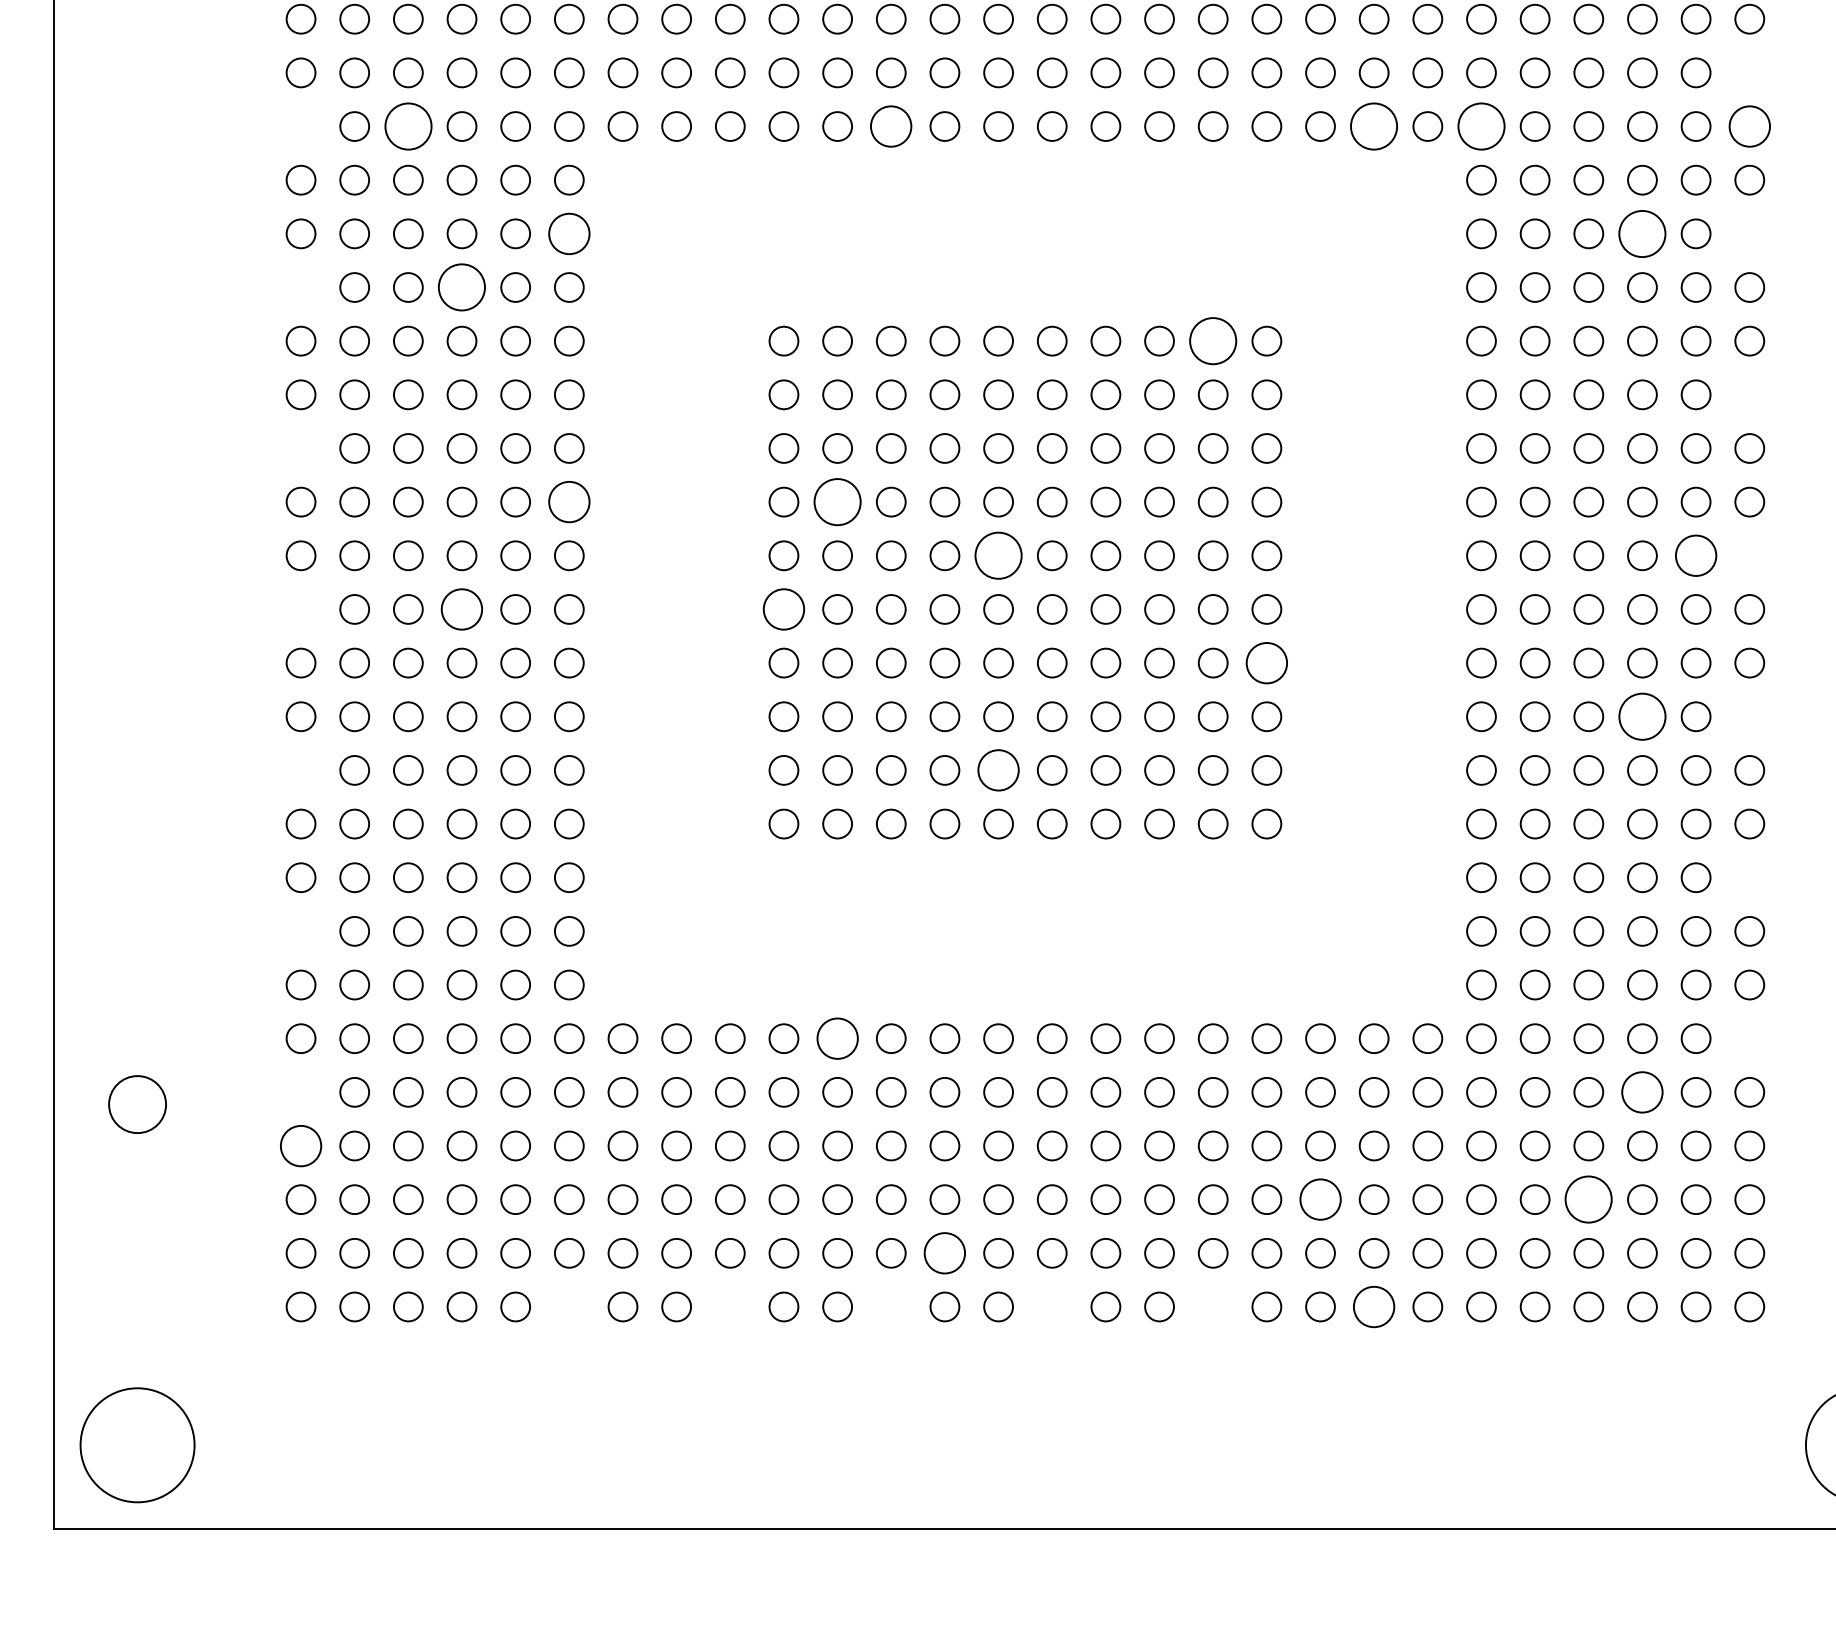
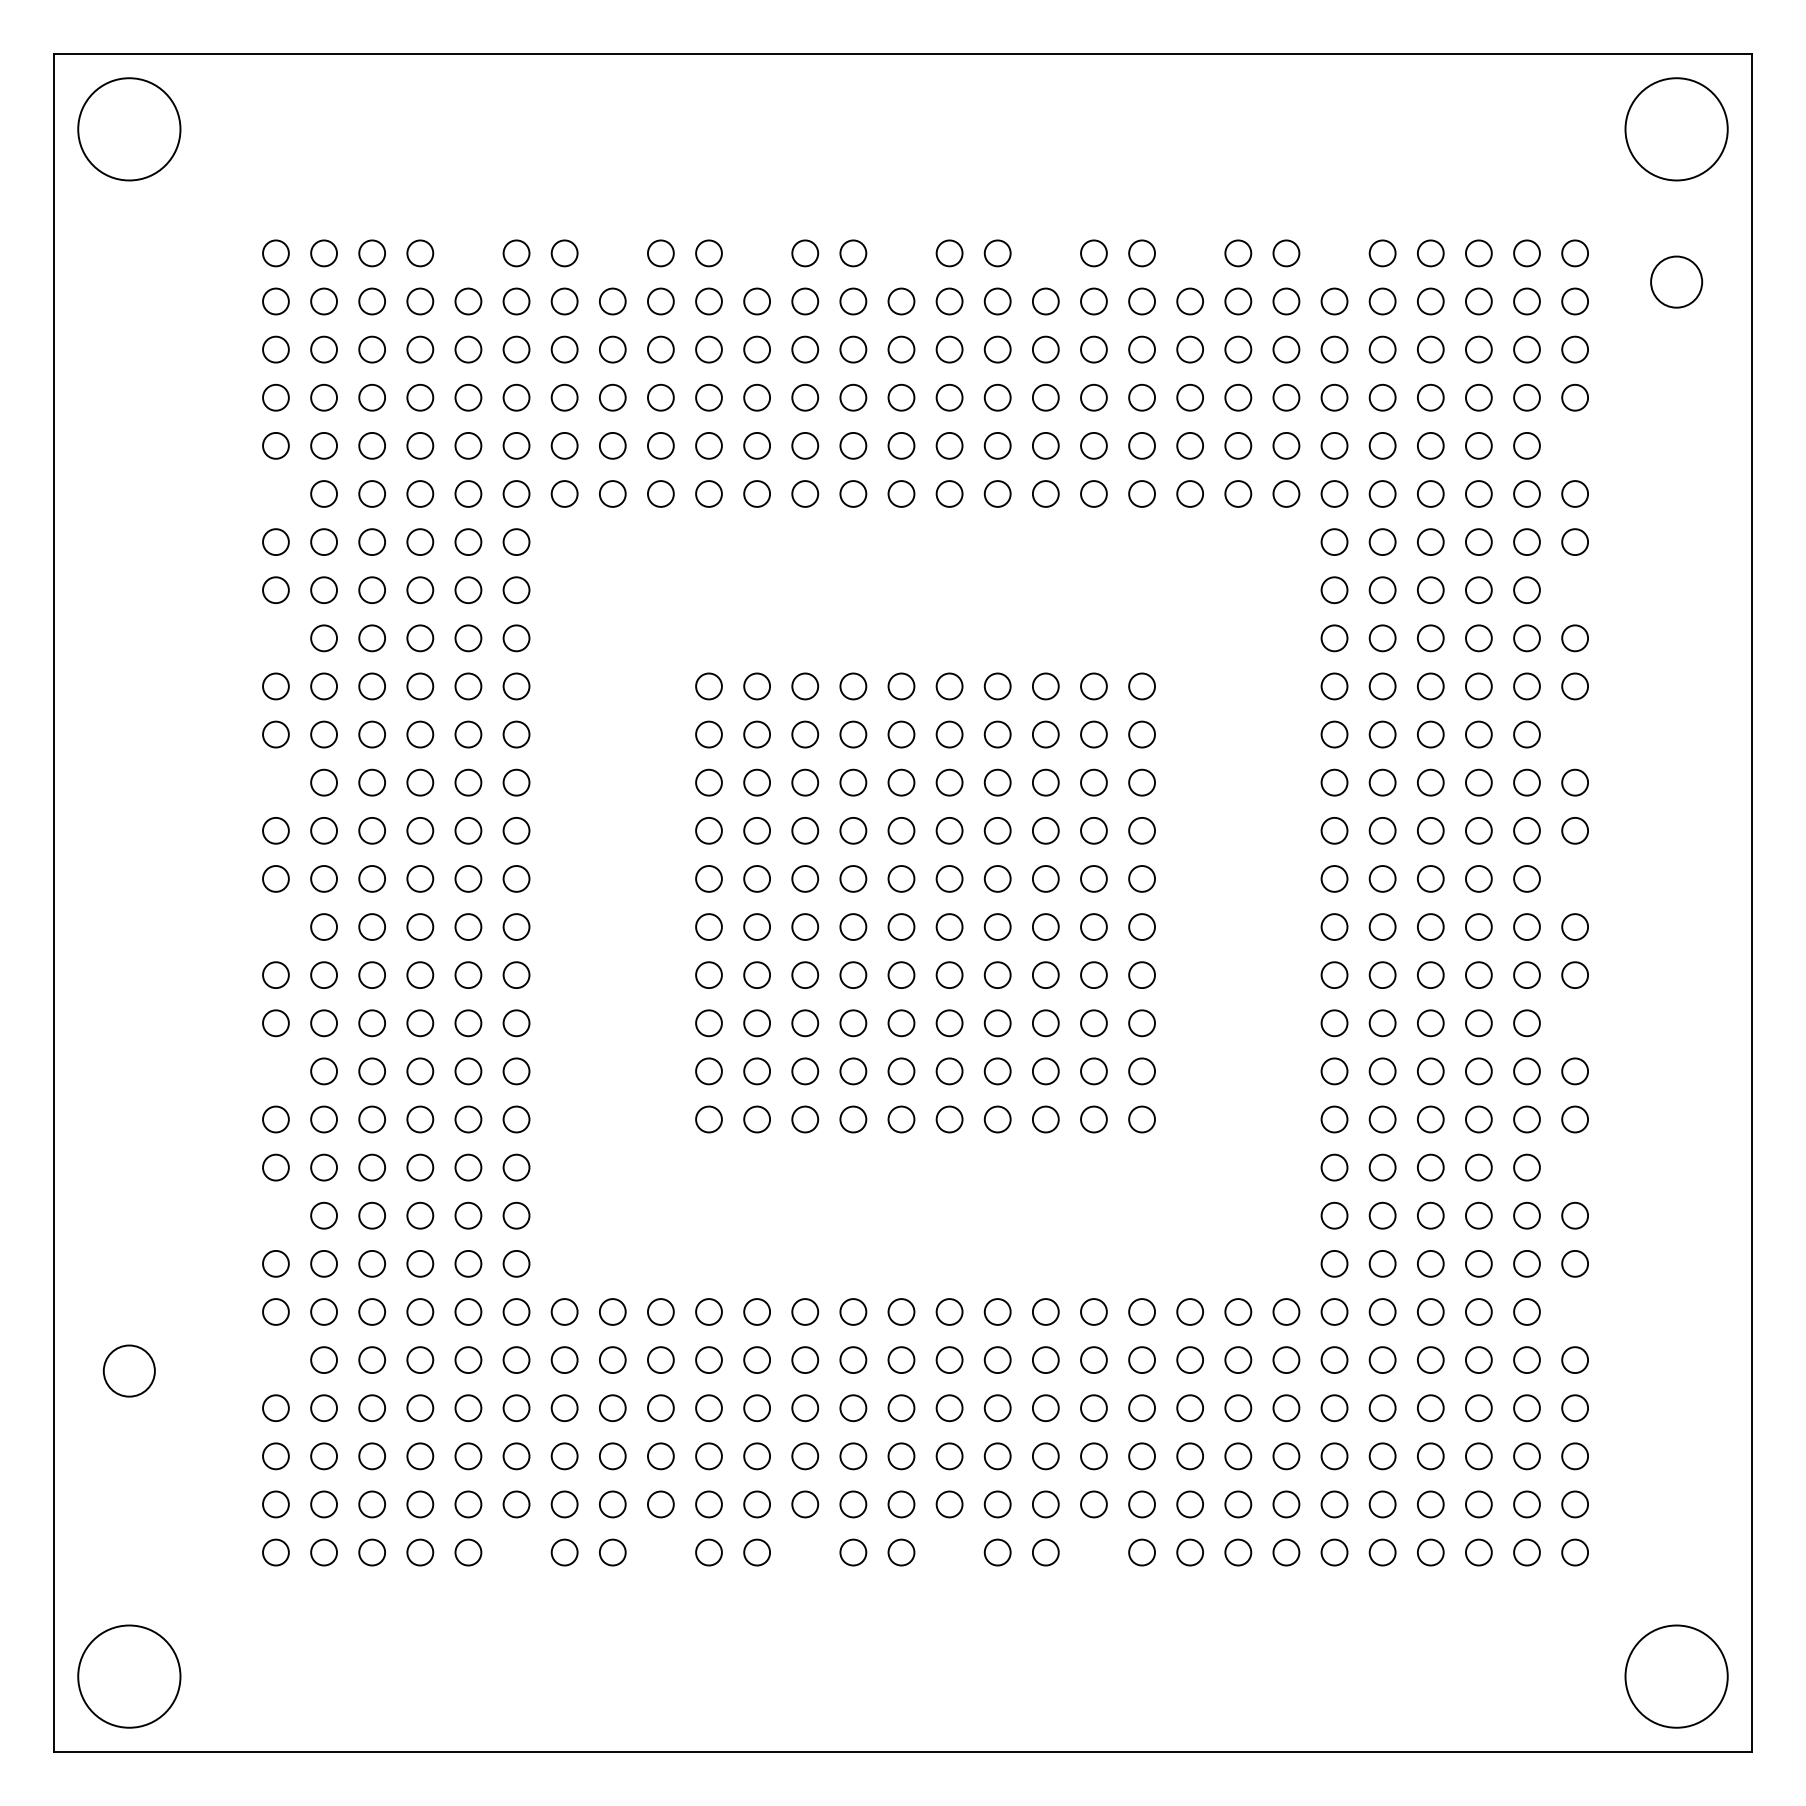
circle: (407, 125) -> (371, 493), size x0.62
circle: (891, 125) -> (805, 493), size x0.71
circle: (1374, 125) -> (1238, 493), size x0.62
circle: (1481, 125) -> (1334, 493), size x0.62
circle: (1749, 125) -> (1574, 493), size x0.71
circle: (569, 233) -> (516, 589), size x0.71
circle: (1642, 233) -> (1478, 589), size x0.62
circle: (462, 287) -> (420, 638), size x0.62
circle: (1212, 341) -> (1093, 686), size x0.62
circle: (569, 501) -> (516, 830), size x0.71
circle: (838, 501) -> (757, 830), size x0.62
circle: (998, 555) -> (901, 878), size x0.62
circle: (1695, 555) -> (1526, 878), size x0.71
circle: (462, 608) -> (420, 926), size x0.71
circle: (783, 608) -> (708, 926), size x0.71
circle: (1266, 662) -> (1141, 974), size x0.71
circle: (1642, 716) -> (1478, 1023), size x0.62
circle: (998, 770) -> (901, 1071), size x0.71
circle: (836, 1038) -> (756, 1311), size x0.71
circle: (1642, 1091) -> (1478, 1359), size x0.71
circle: (300, 1145) -> (275, 1407), size x0.71
circle: (1319, 1199) -> (1189, 1456), size x0.71
circle: (1588, 1199) -> (1430, 1456), size x0.62
circle: (945, 1253) -> (853, 1504), size x0.71
circle: (1374, 1306) -> (1238, 1552), size x0.71

